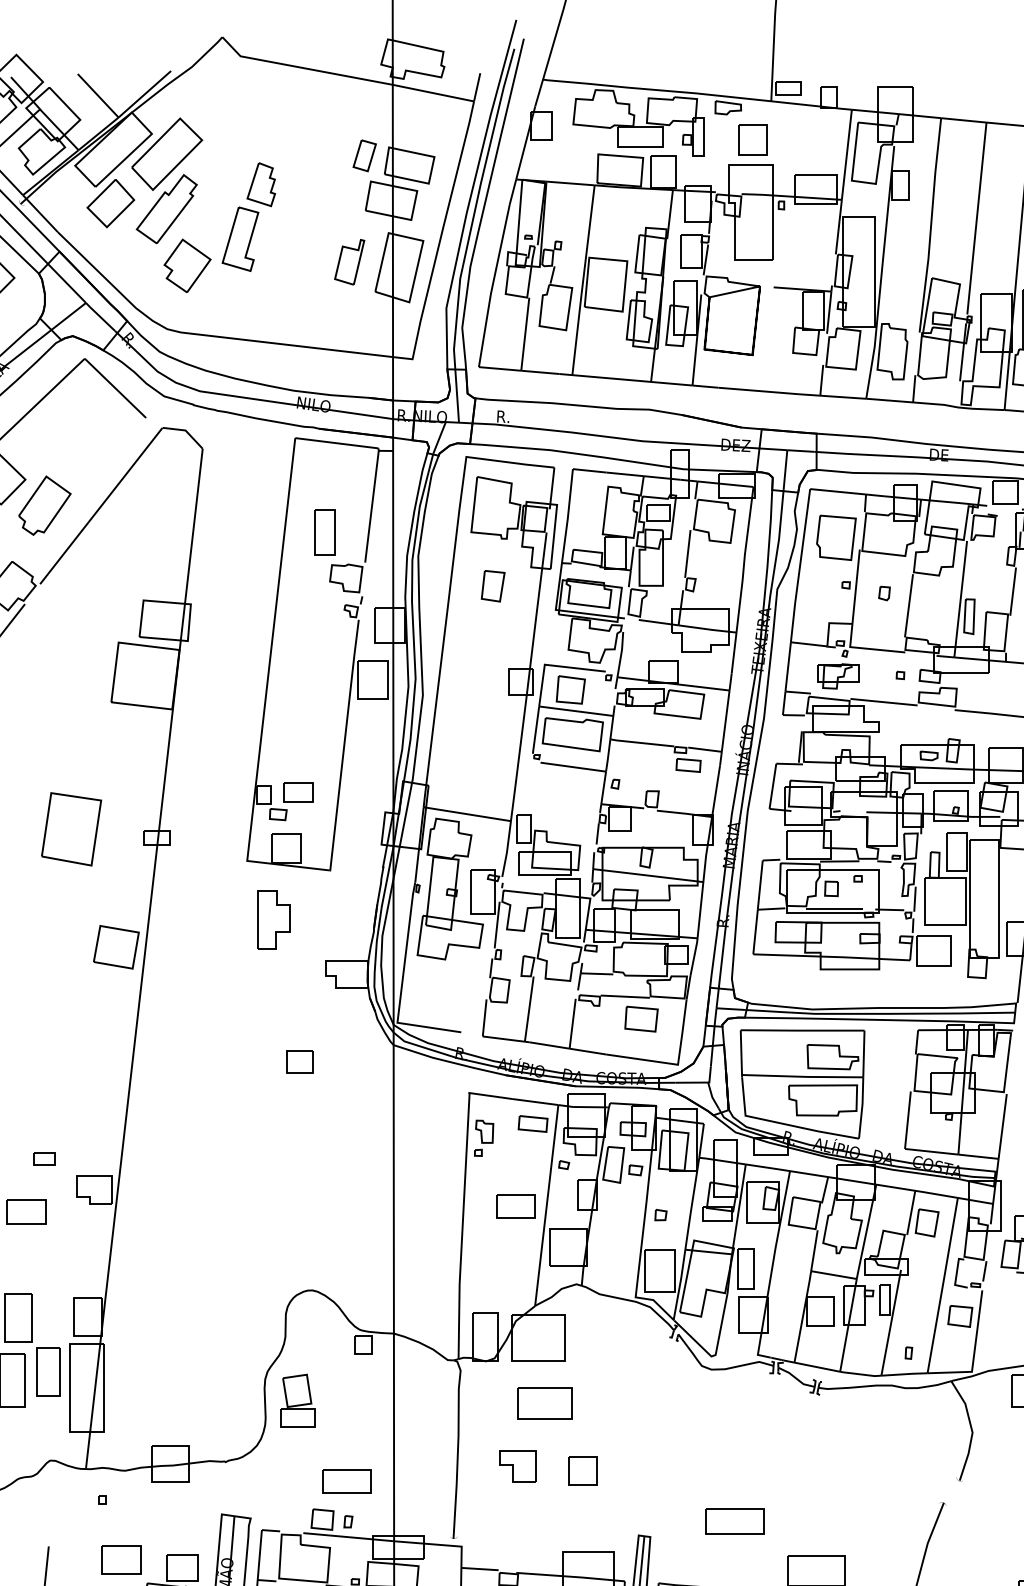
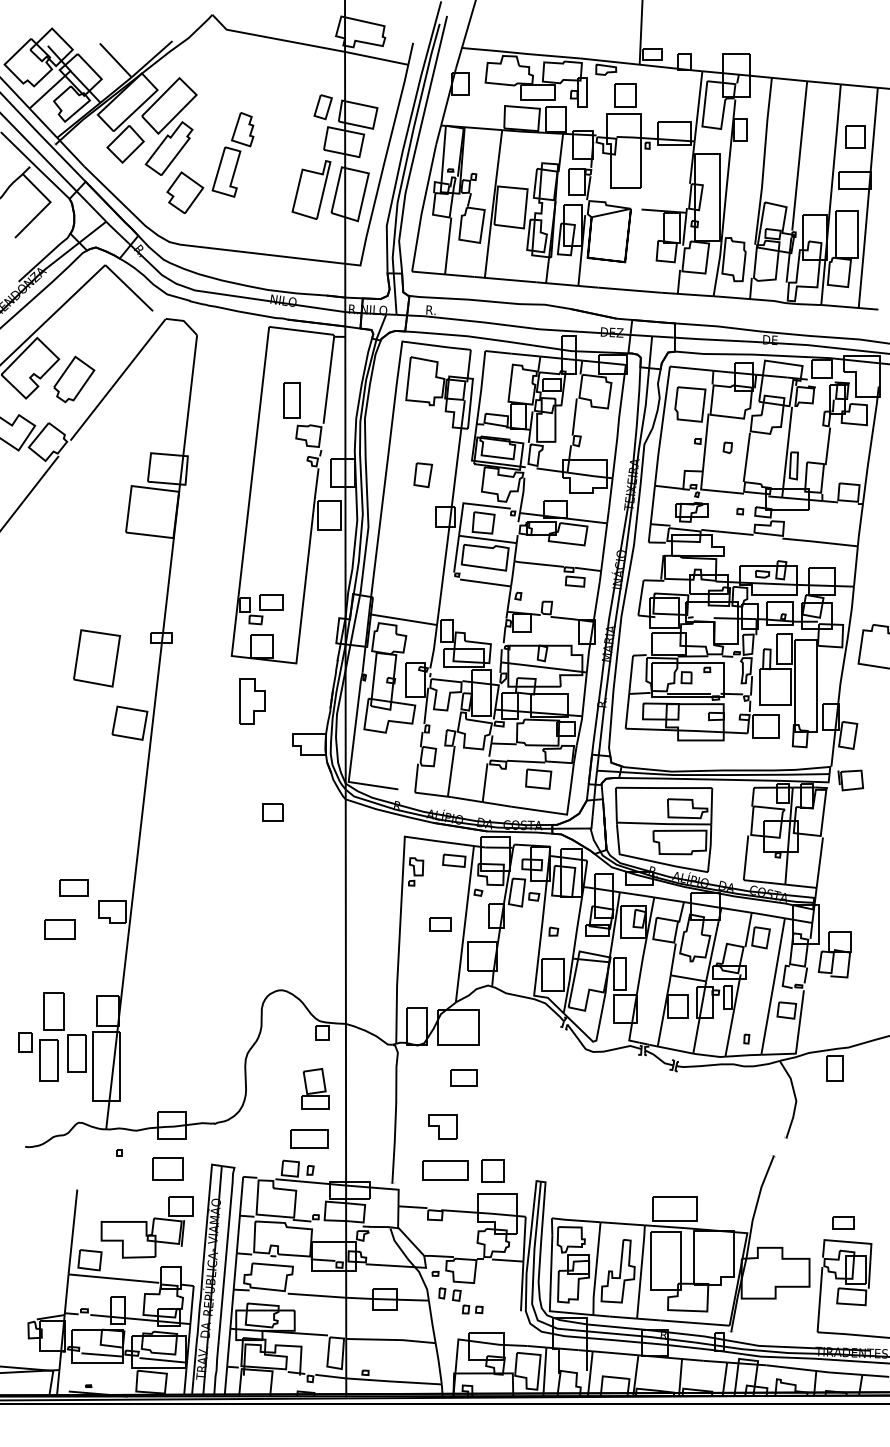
part: (349, 261) -> (311, 189), size x1.67
part: (493, 586) -> (423, 475), moved
part: (70, 829) -> (96, 658), moved
part: (43, 1158) -> (73, 887), size x1.67
part: (515, 1205) -> (440, 924), size x0.71
part: (298, 1399) -> (315, 1088), moved
part: (544, 1402) -> (463, 1077), size x0.62
part: (582, 1470) -> (492, 1170), moved
part: (735, 1521) -> (445, 1170), moved
part: (121, 1559) -> (167, 1168), moved

